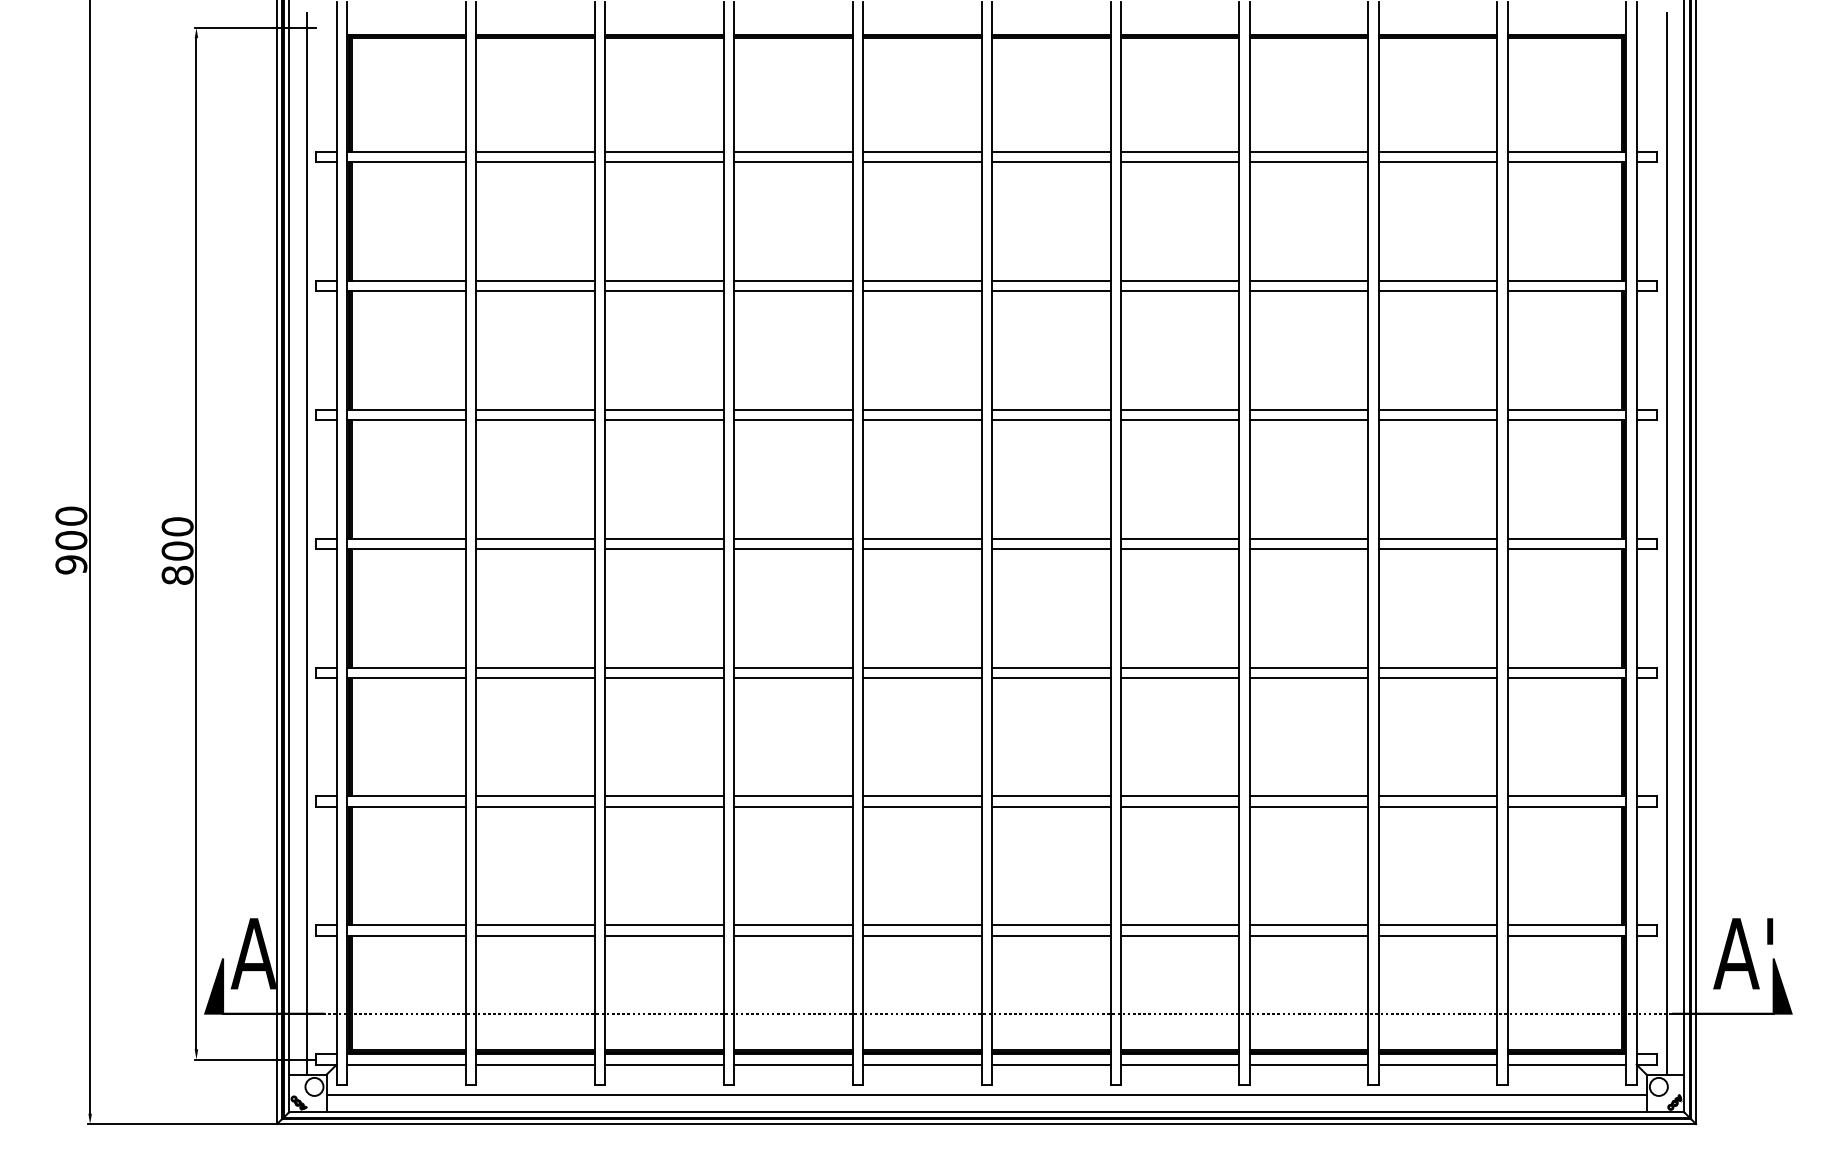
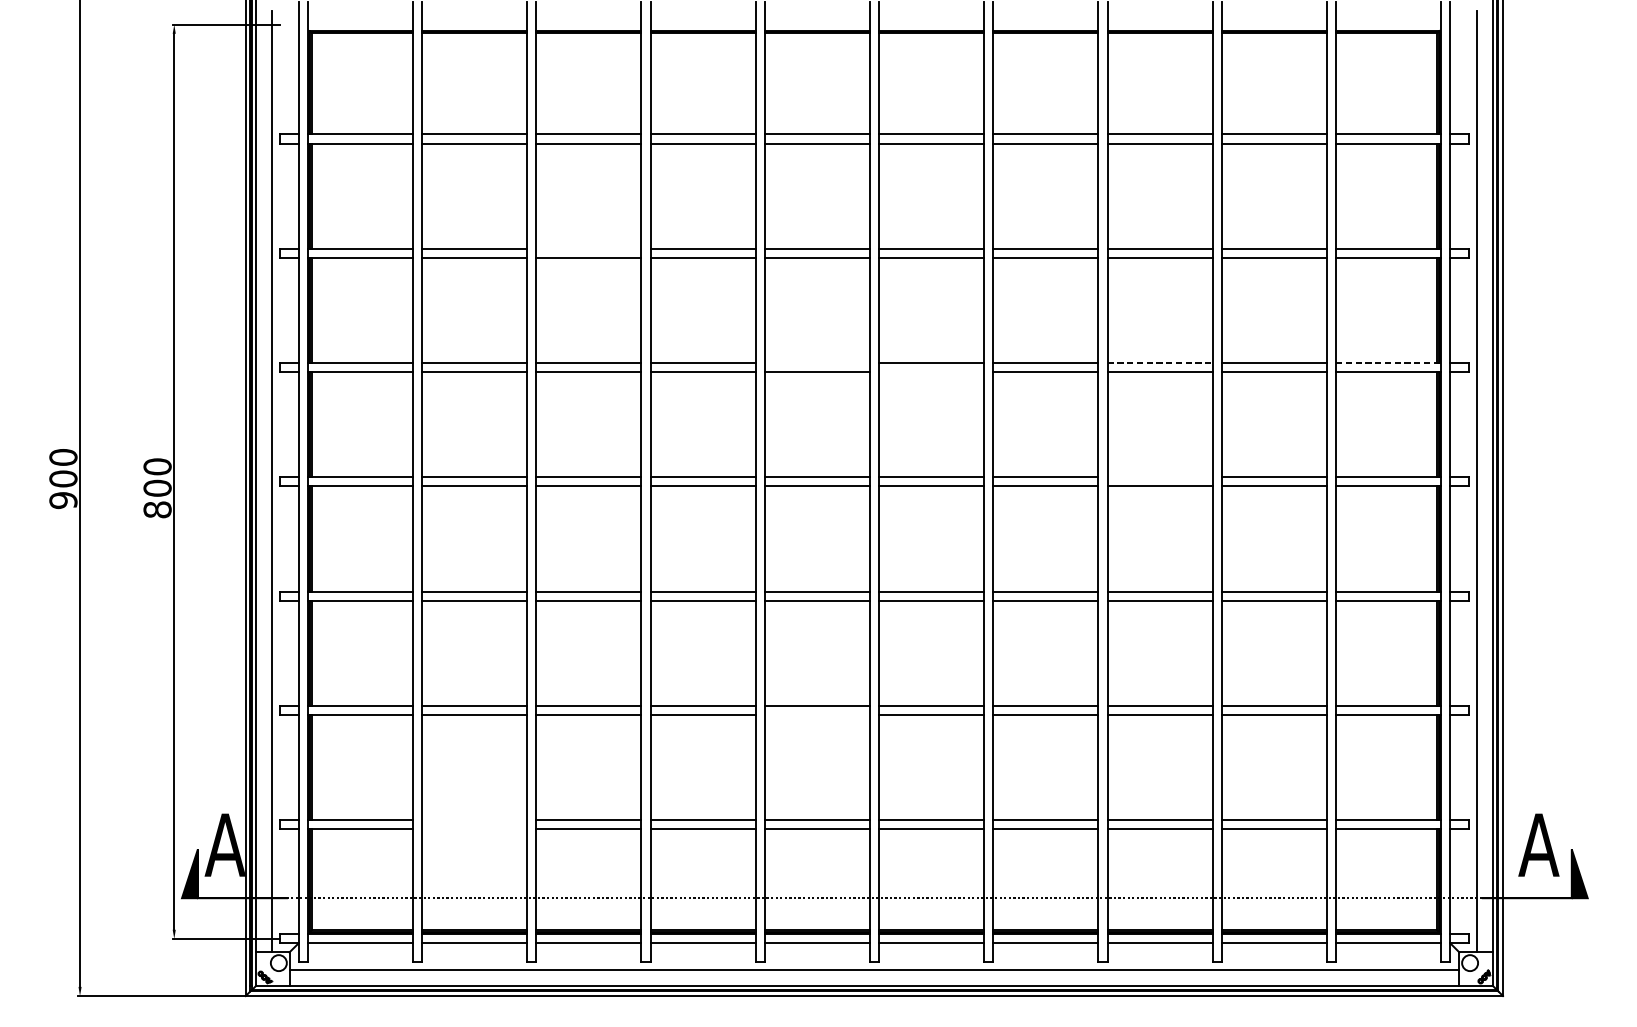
line: (663, 280) -> (588, 248), removed
line: (921, 409) -> (816, 362), removed
line: (1309, 409) -> (1160, 362), solid -> dashed
line: (1567, 409) -> (1389, 362), solid -> dashed
line: (1050, 419) -> (931, 371), removed
line: (1308, 538) -> (1159, 477), removed
line: (921, 806) -> (816, 714), removed
line: (534, 925) -> (473, 820), removed
text: (1770, 931) -> (1569, 825), A' -> A
line: (534, 935) -> (473, 828), removed

